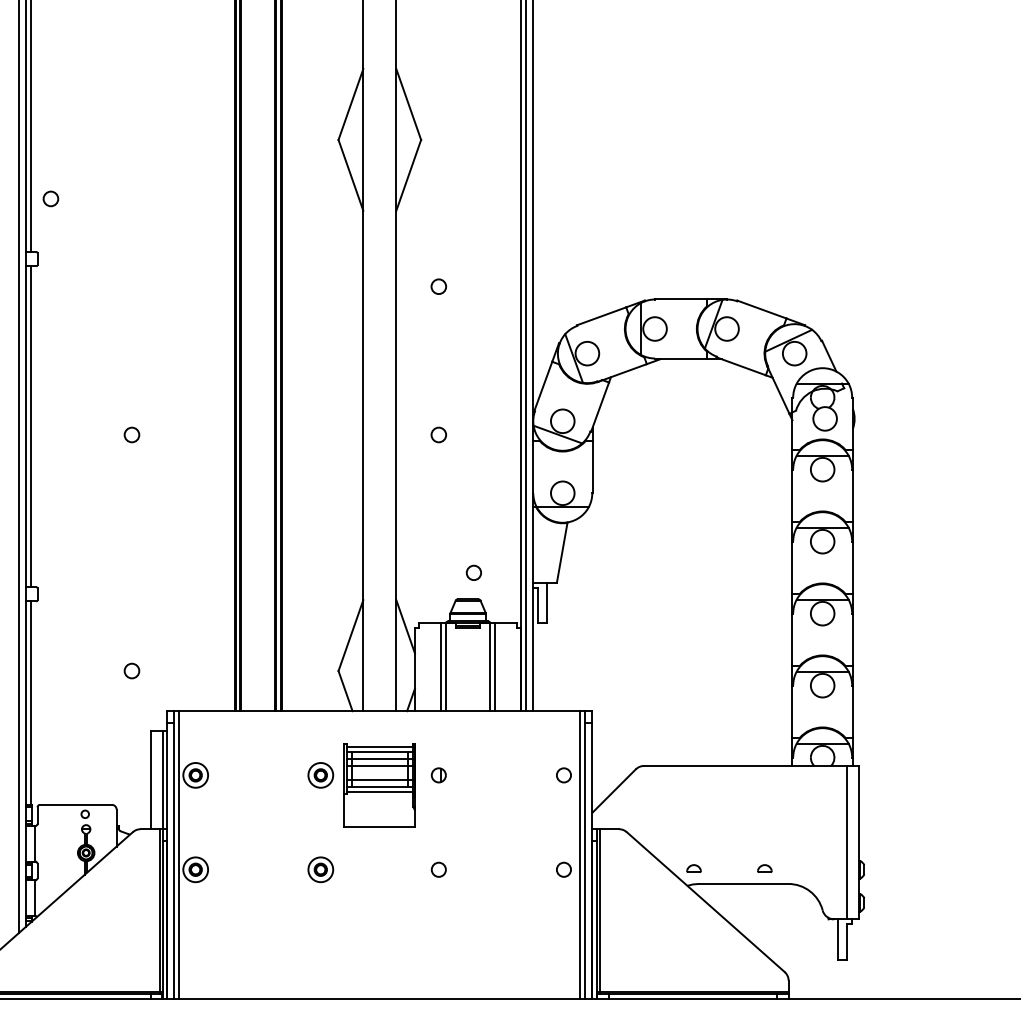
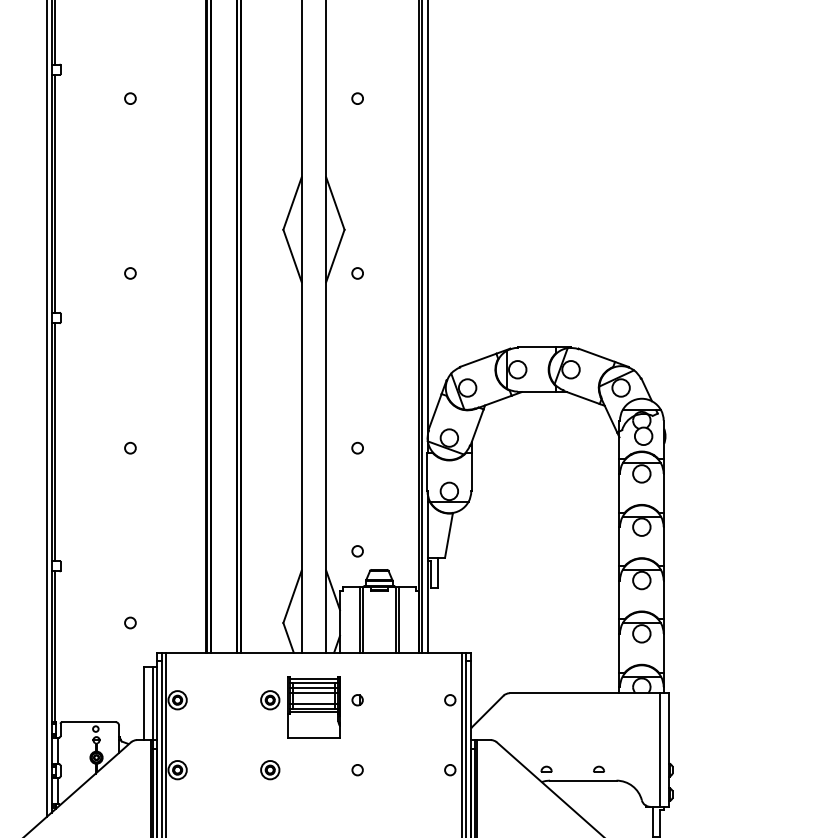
circle: (51, 199) -> (130, 273), moved
circle: (438, 286) -> (357, 273), moved
circle: (473, 573) -> (357, 551), moved

